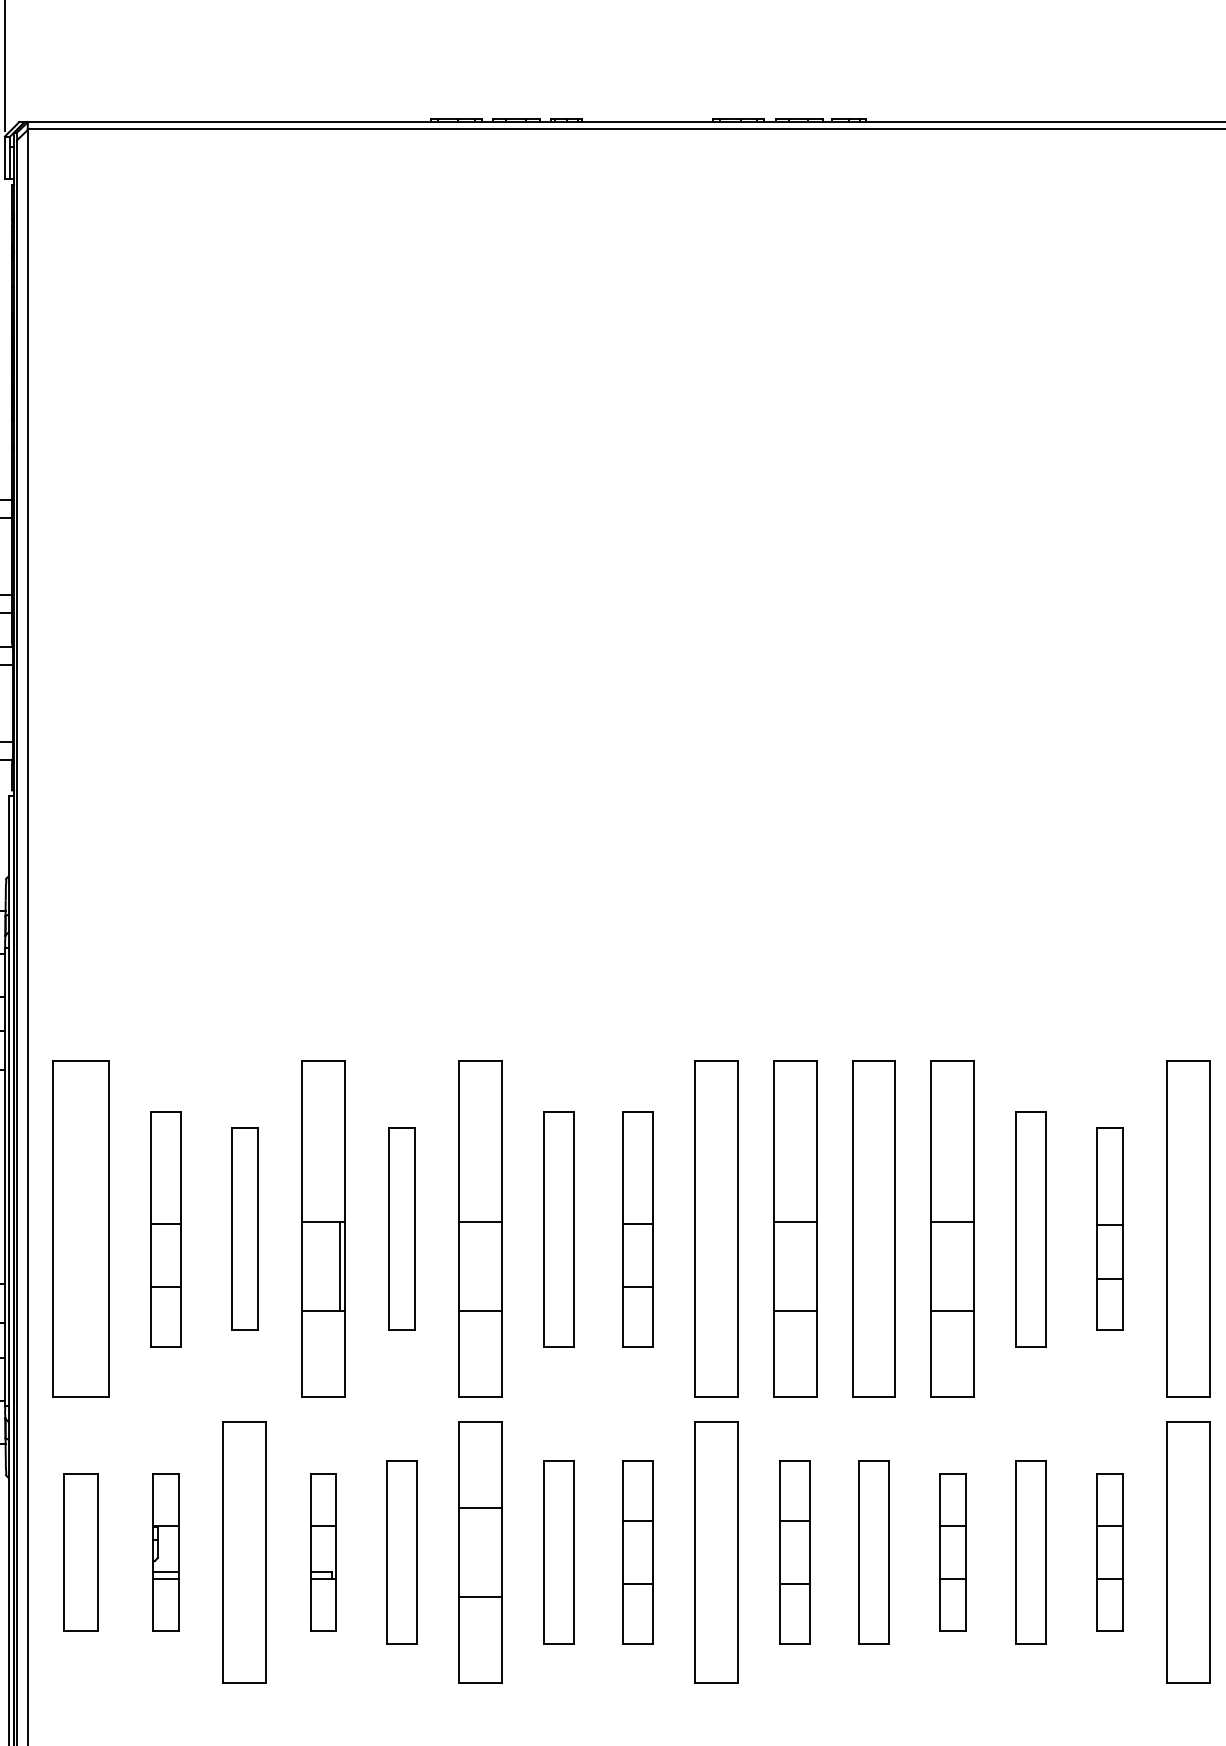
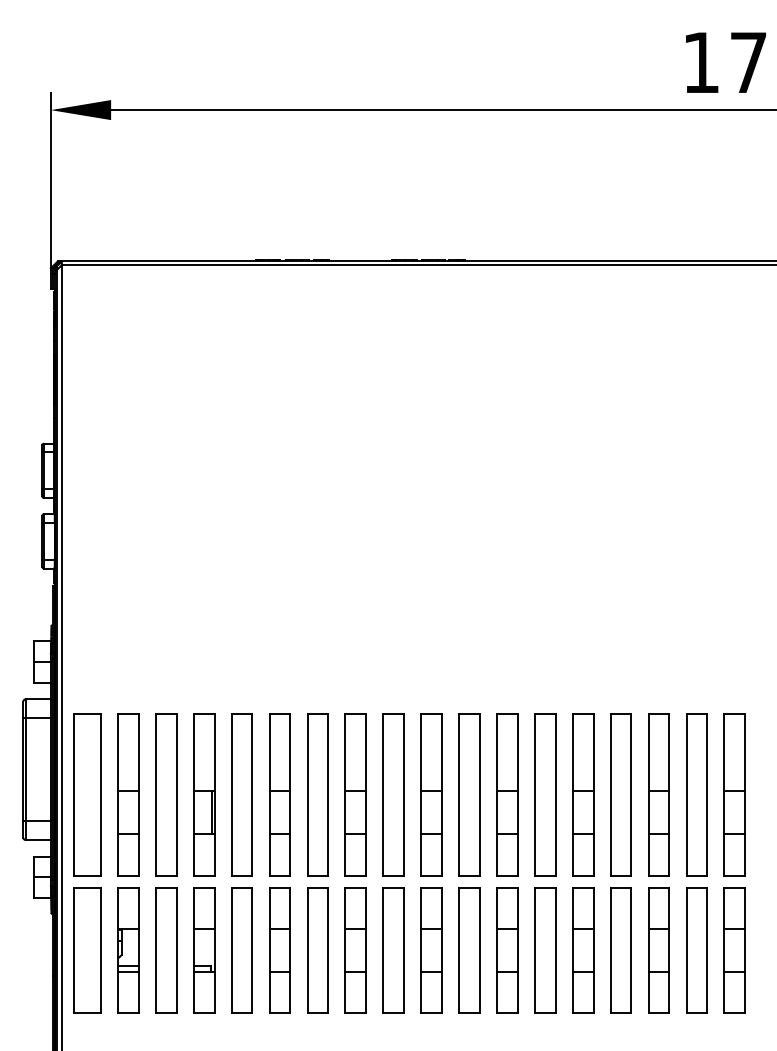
part: (166, 1228) -> (128, 794), size x1.43
part: (245, 1228) -> (166, 794), size x1.67
part: (400, 1228) -> (241, 794), size x1.67
part: (558, 1228) -> (317, 794), size x1.43
part: (637, 1228) -> (355, 794), size x1.43
part: (1031, 1228) -> (545, 794), size x1.43
part: (1110, 1228) -> (583, 794), size x1.67
part: (81, 1552) -> (87, 950), size x1.67
part: (166, 1552) -> (128, 950), size x1.67
part: (323, 1552) -> (204, 950), size x1.67
part: (400, 1552) -> (241, 950), size x1.43
part: (558, 1552) -> (317, 950), size x1.43
part: (637, 1552) -> (355, 950), size x1.43
part: (795, 1552) -> (431, 950), size x1.43
part: (874, 1552) -> (469, 950), size x1.43
part: (952, 1552) -> (507, 950), size x1.67
part: (1031, 1552) -> (545, 950), size x1.43
part: (1110, 1552) -> (583, 950), size x1.67

